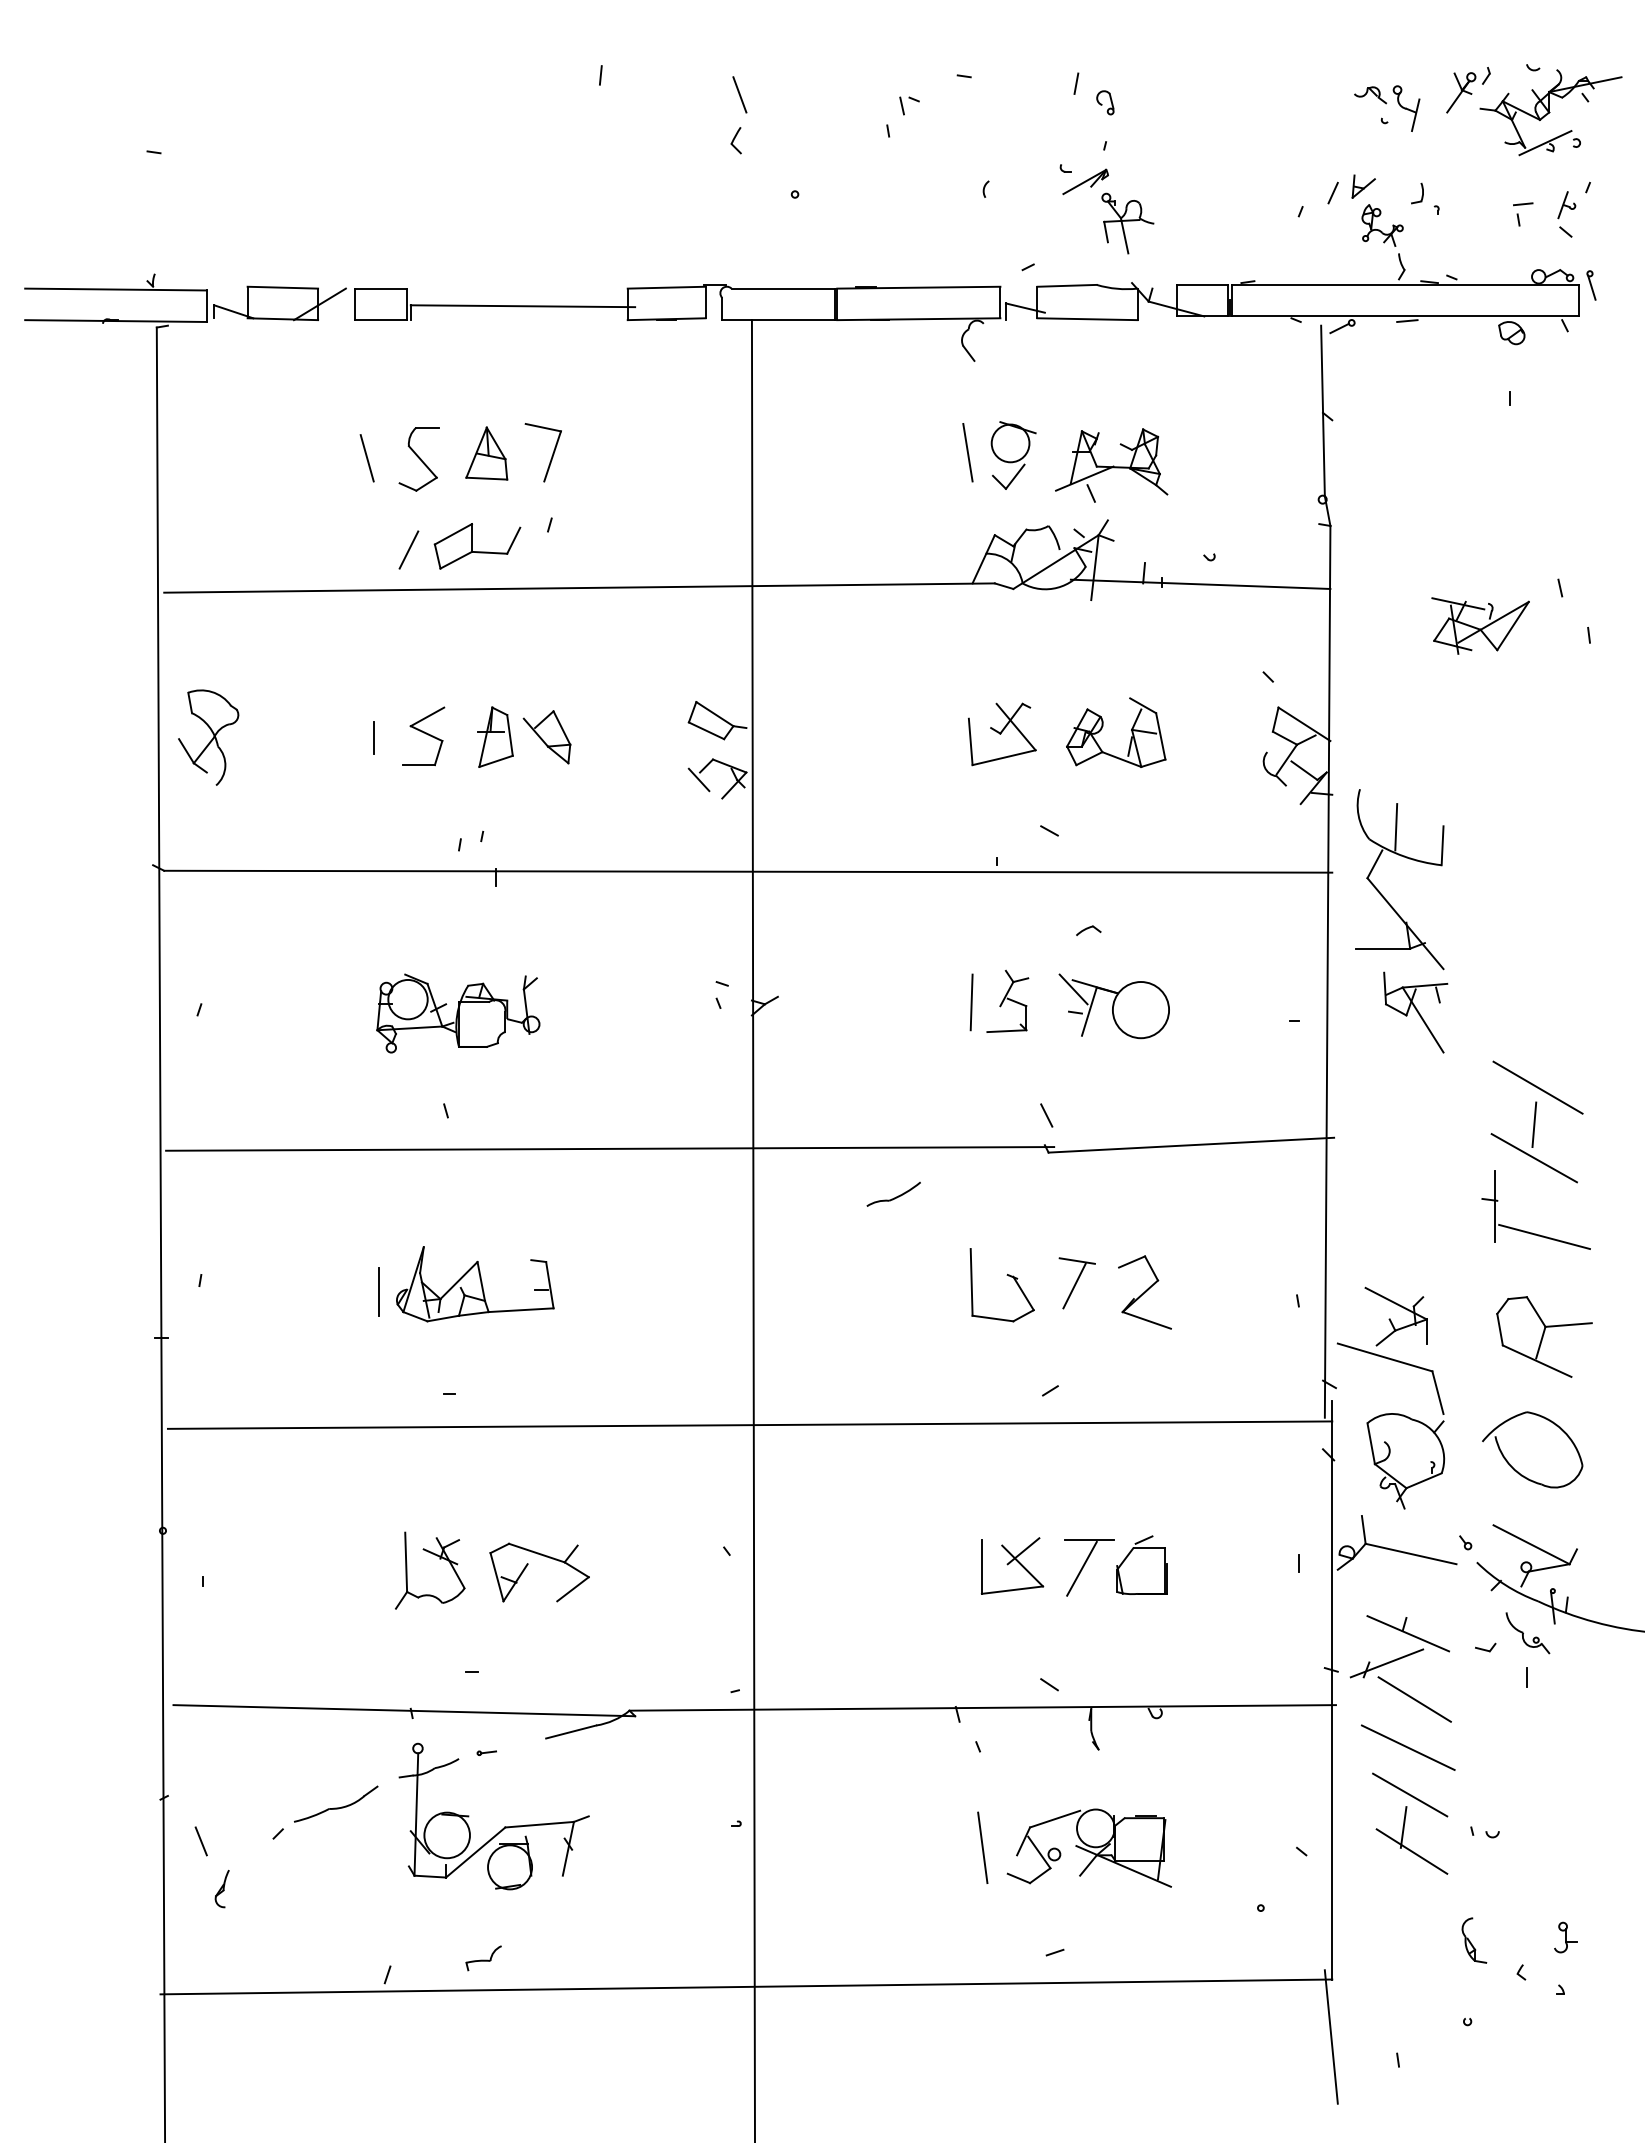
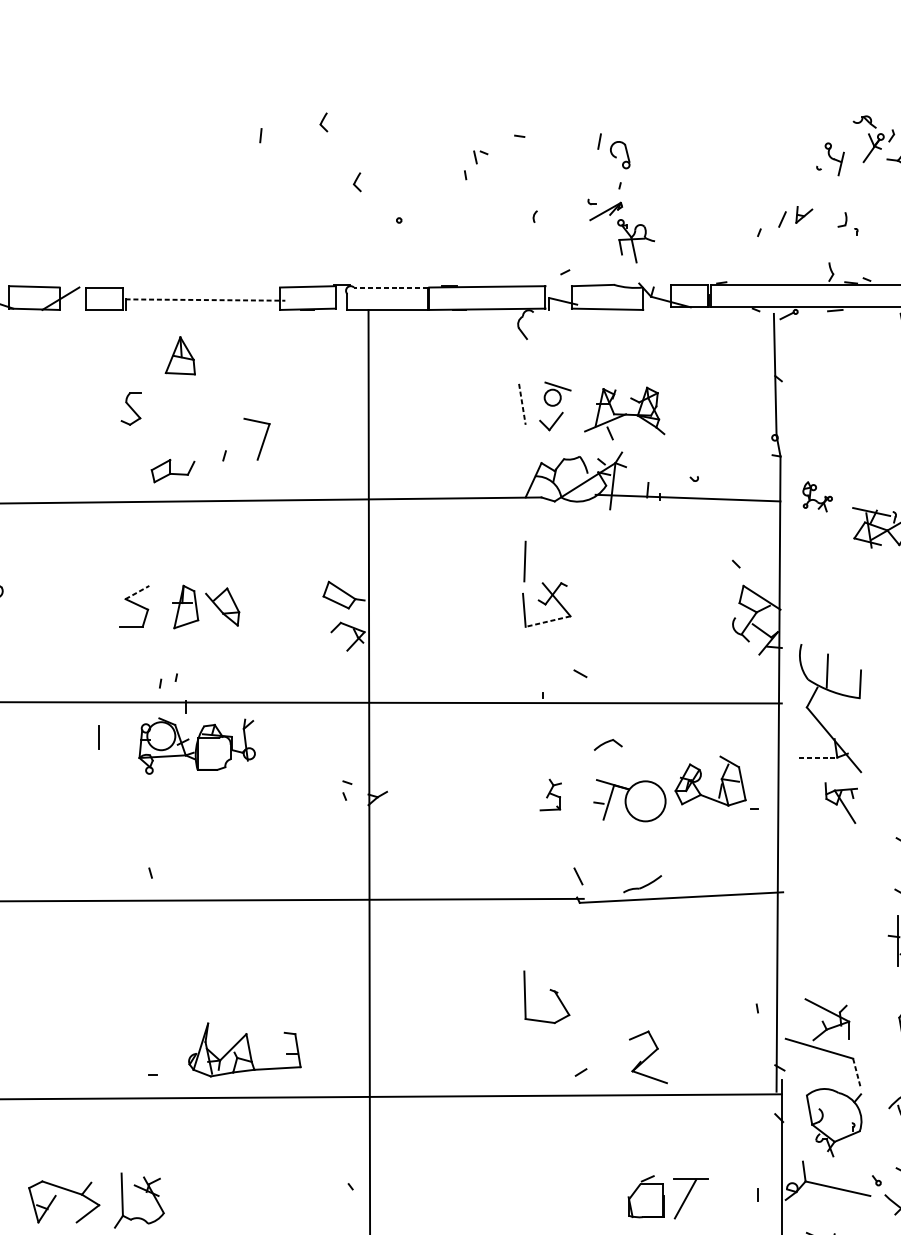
part: (688, 56) -> (323, 122), added
line: (739, 94) -> (359, 149), removed
part: (1370, 95) -> (864, 122), moved
part: (1105, 102) -> (620, 154), size x1.6
part: (1382, 225) -> (817, 496), moved
line: (783, 288) -> (391, 287), solid -> dashed
line: (523, 306) -> (205, 300), solid -> dashed
circle: (1010, 443) -> (552, 397), size x0.6
part: (486, 453) -> (180, 355), moved
line: (968, 453) -> (522, 404), solid -> dashed
part: (551, 456) -> (262, 441), moved
line: (366, 458) -> (94, 408), removed
part: (418, 459) -> (131, 409), size x0.7
part: (477, 546) -> (173, 471), size x0.7
line: (408, 549) -> (123, 473), removed
line: (427, 716) -> (137, 592), solid -> dashed
part: (1103, 726) -> (701, 776), moved
line: (373, 737) -> (99, 736), moved
line: (1003, 757) -> (547, 621), solid -> dashed
line: (698, 779) -> (330, 637), removed
part: (1088, 930) -> (608, 744), size x1.6
line: (1383, 948) -> (818, 757), solid -> dashed
line: (1073, 989) -> (597, 786), removed
part: (1007, 1000) -> (550, 794), size x0.7
line: (971, 1002) -> (524, 561), moved
part: (1415, 1012) -> (841, 803), size x0.7
part: (458, 1013) -> (197, 746), moved
part: (893, 1193) -> (642, 883), moved
part: (1076, 1283) -> (599, 996), removed
part: (475, 1284) -> (245, 1050), moved
line: (379, 1291) -> (103, 1001), removed
part: (1144, 1292) -> (648, 1057), moved
line: (1438, 1393) -> (857, 1074), solid -> dashed
part: (1012, 1565) -> (554, 1196), removed
part: (527, 1566) -> (55, 1197), moved
part: (1089, 1567) -> (690, 1198), moved

